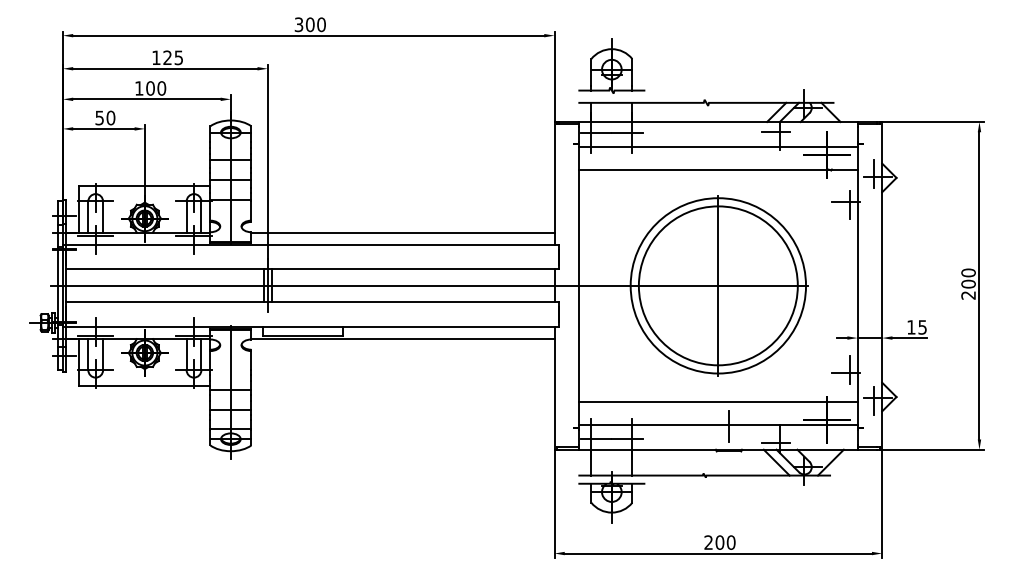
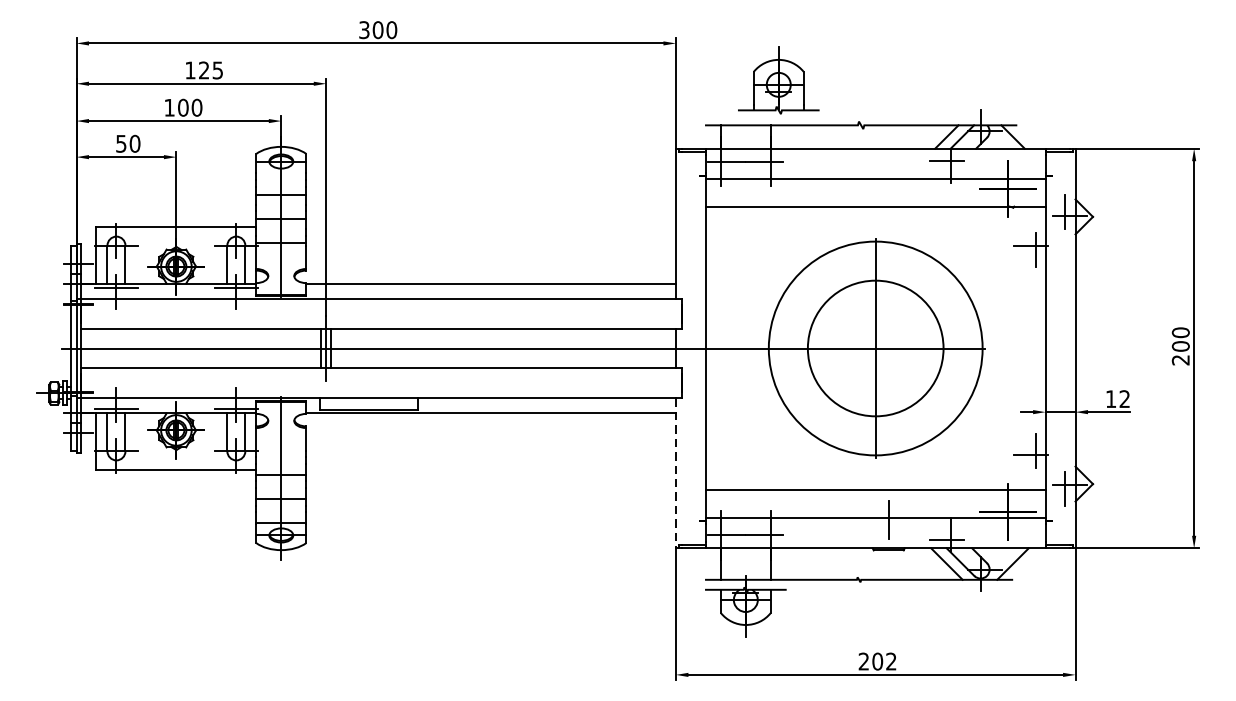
part: (611, 65) -> (778, 79), moved
circle: (717, 285) -> (874, 348), size x0.7
text: (922, 327) -> (1124, 399), 15 -> 12
line: (554, 388) -> (675, 473), solid -> dashed
text: (730, 542) -> (890, 661), 200 -> 202

